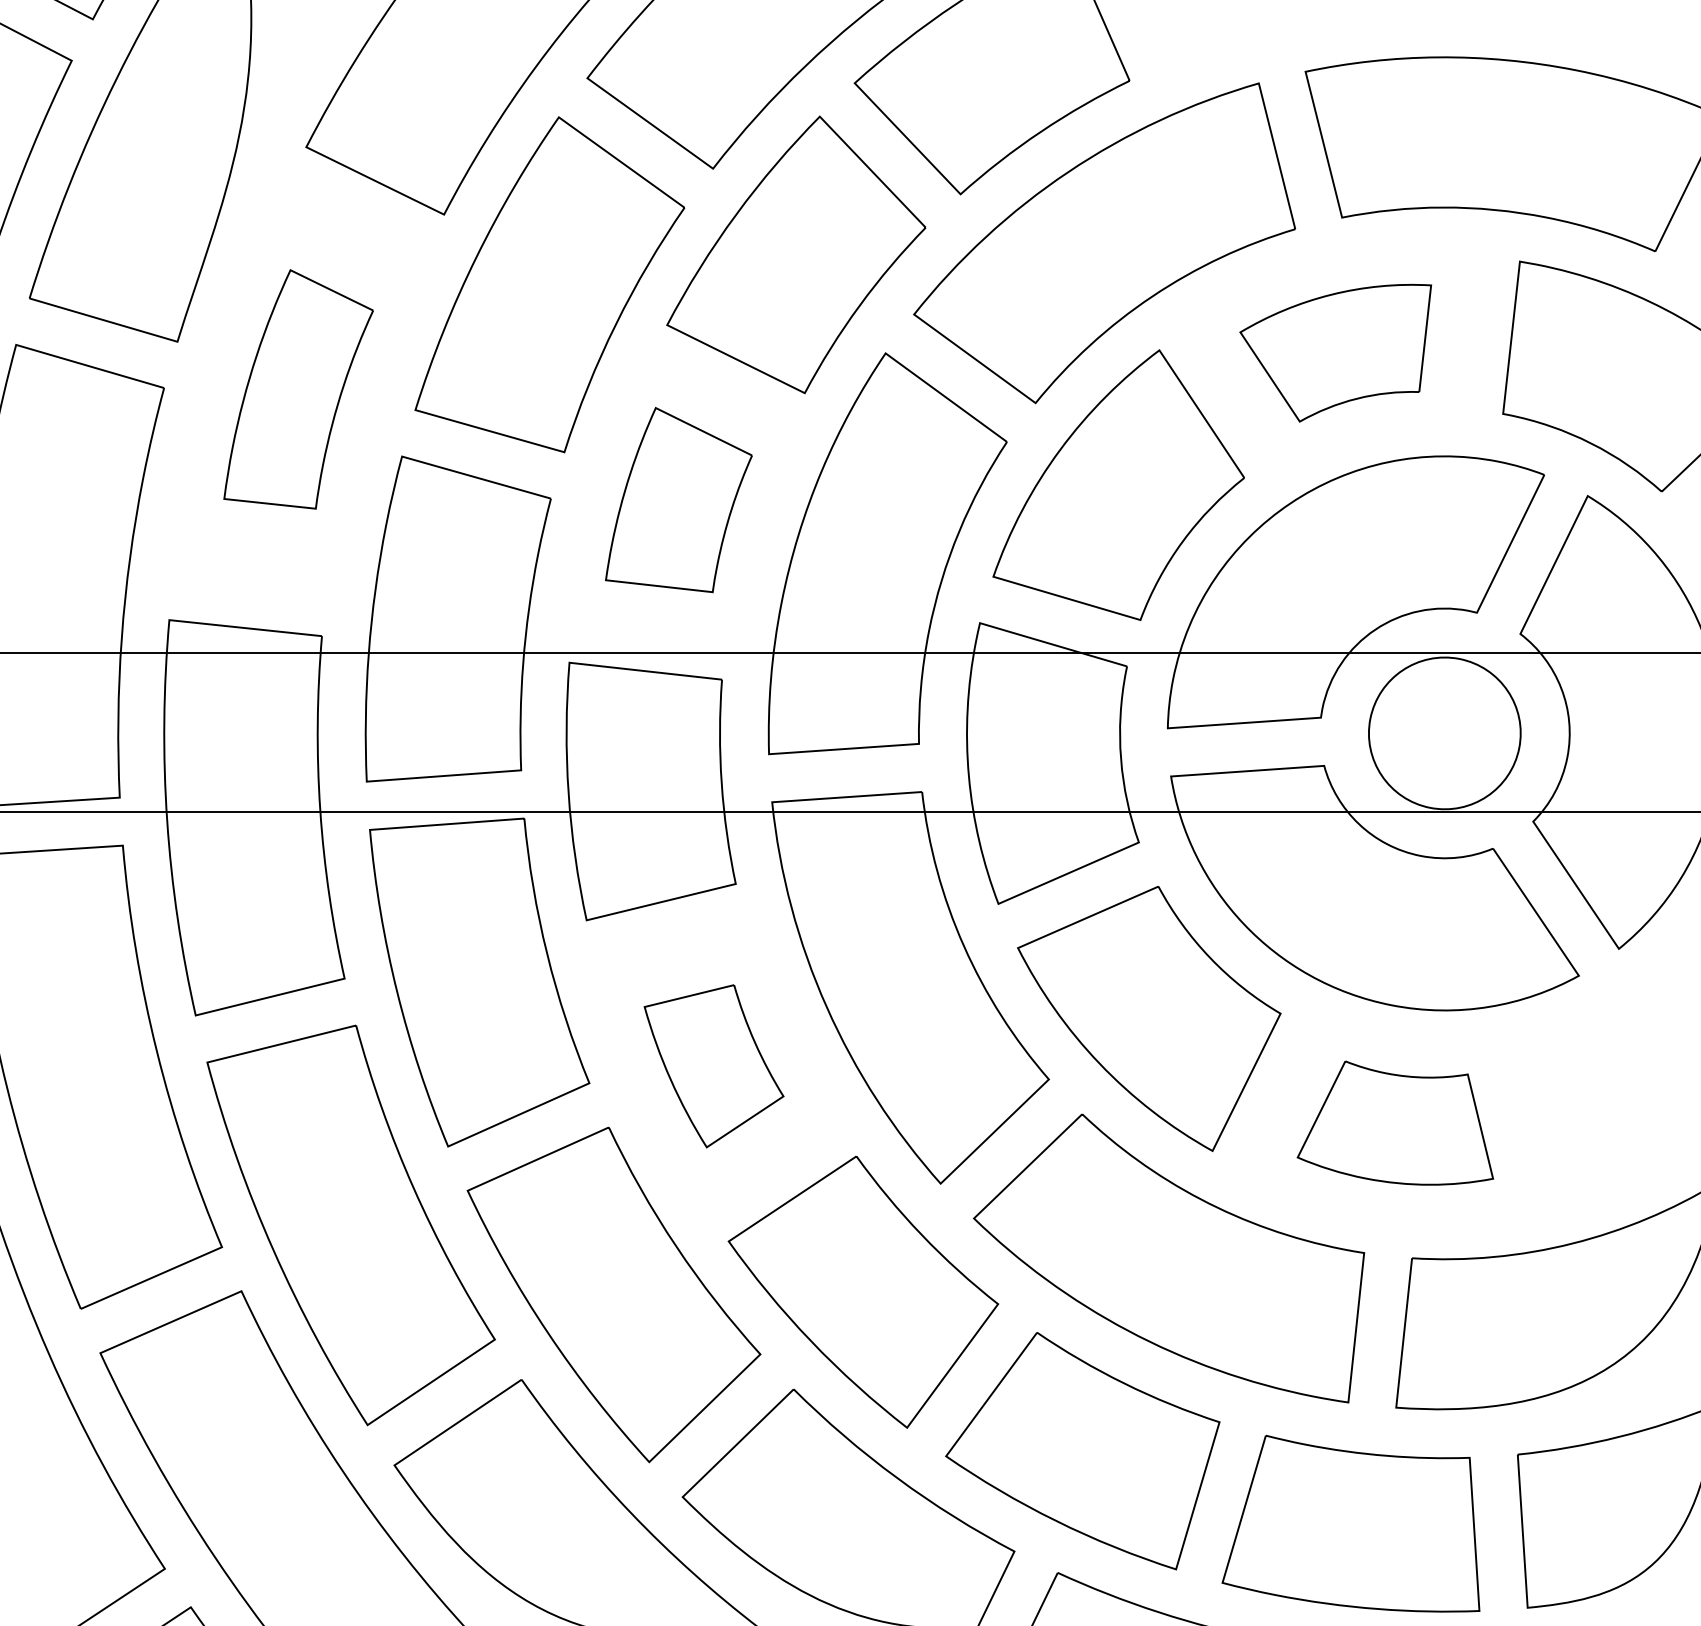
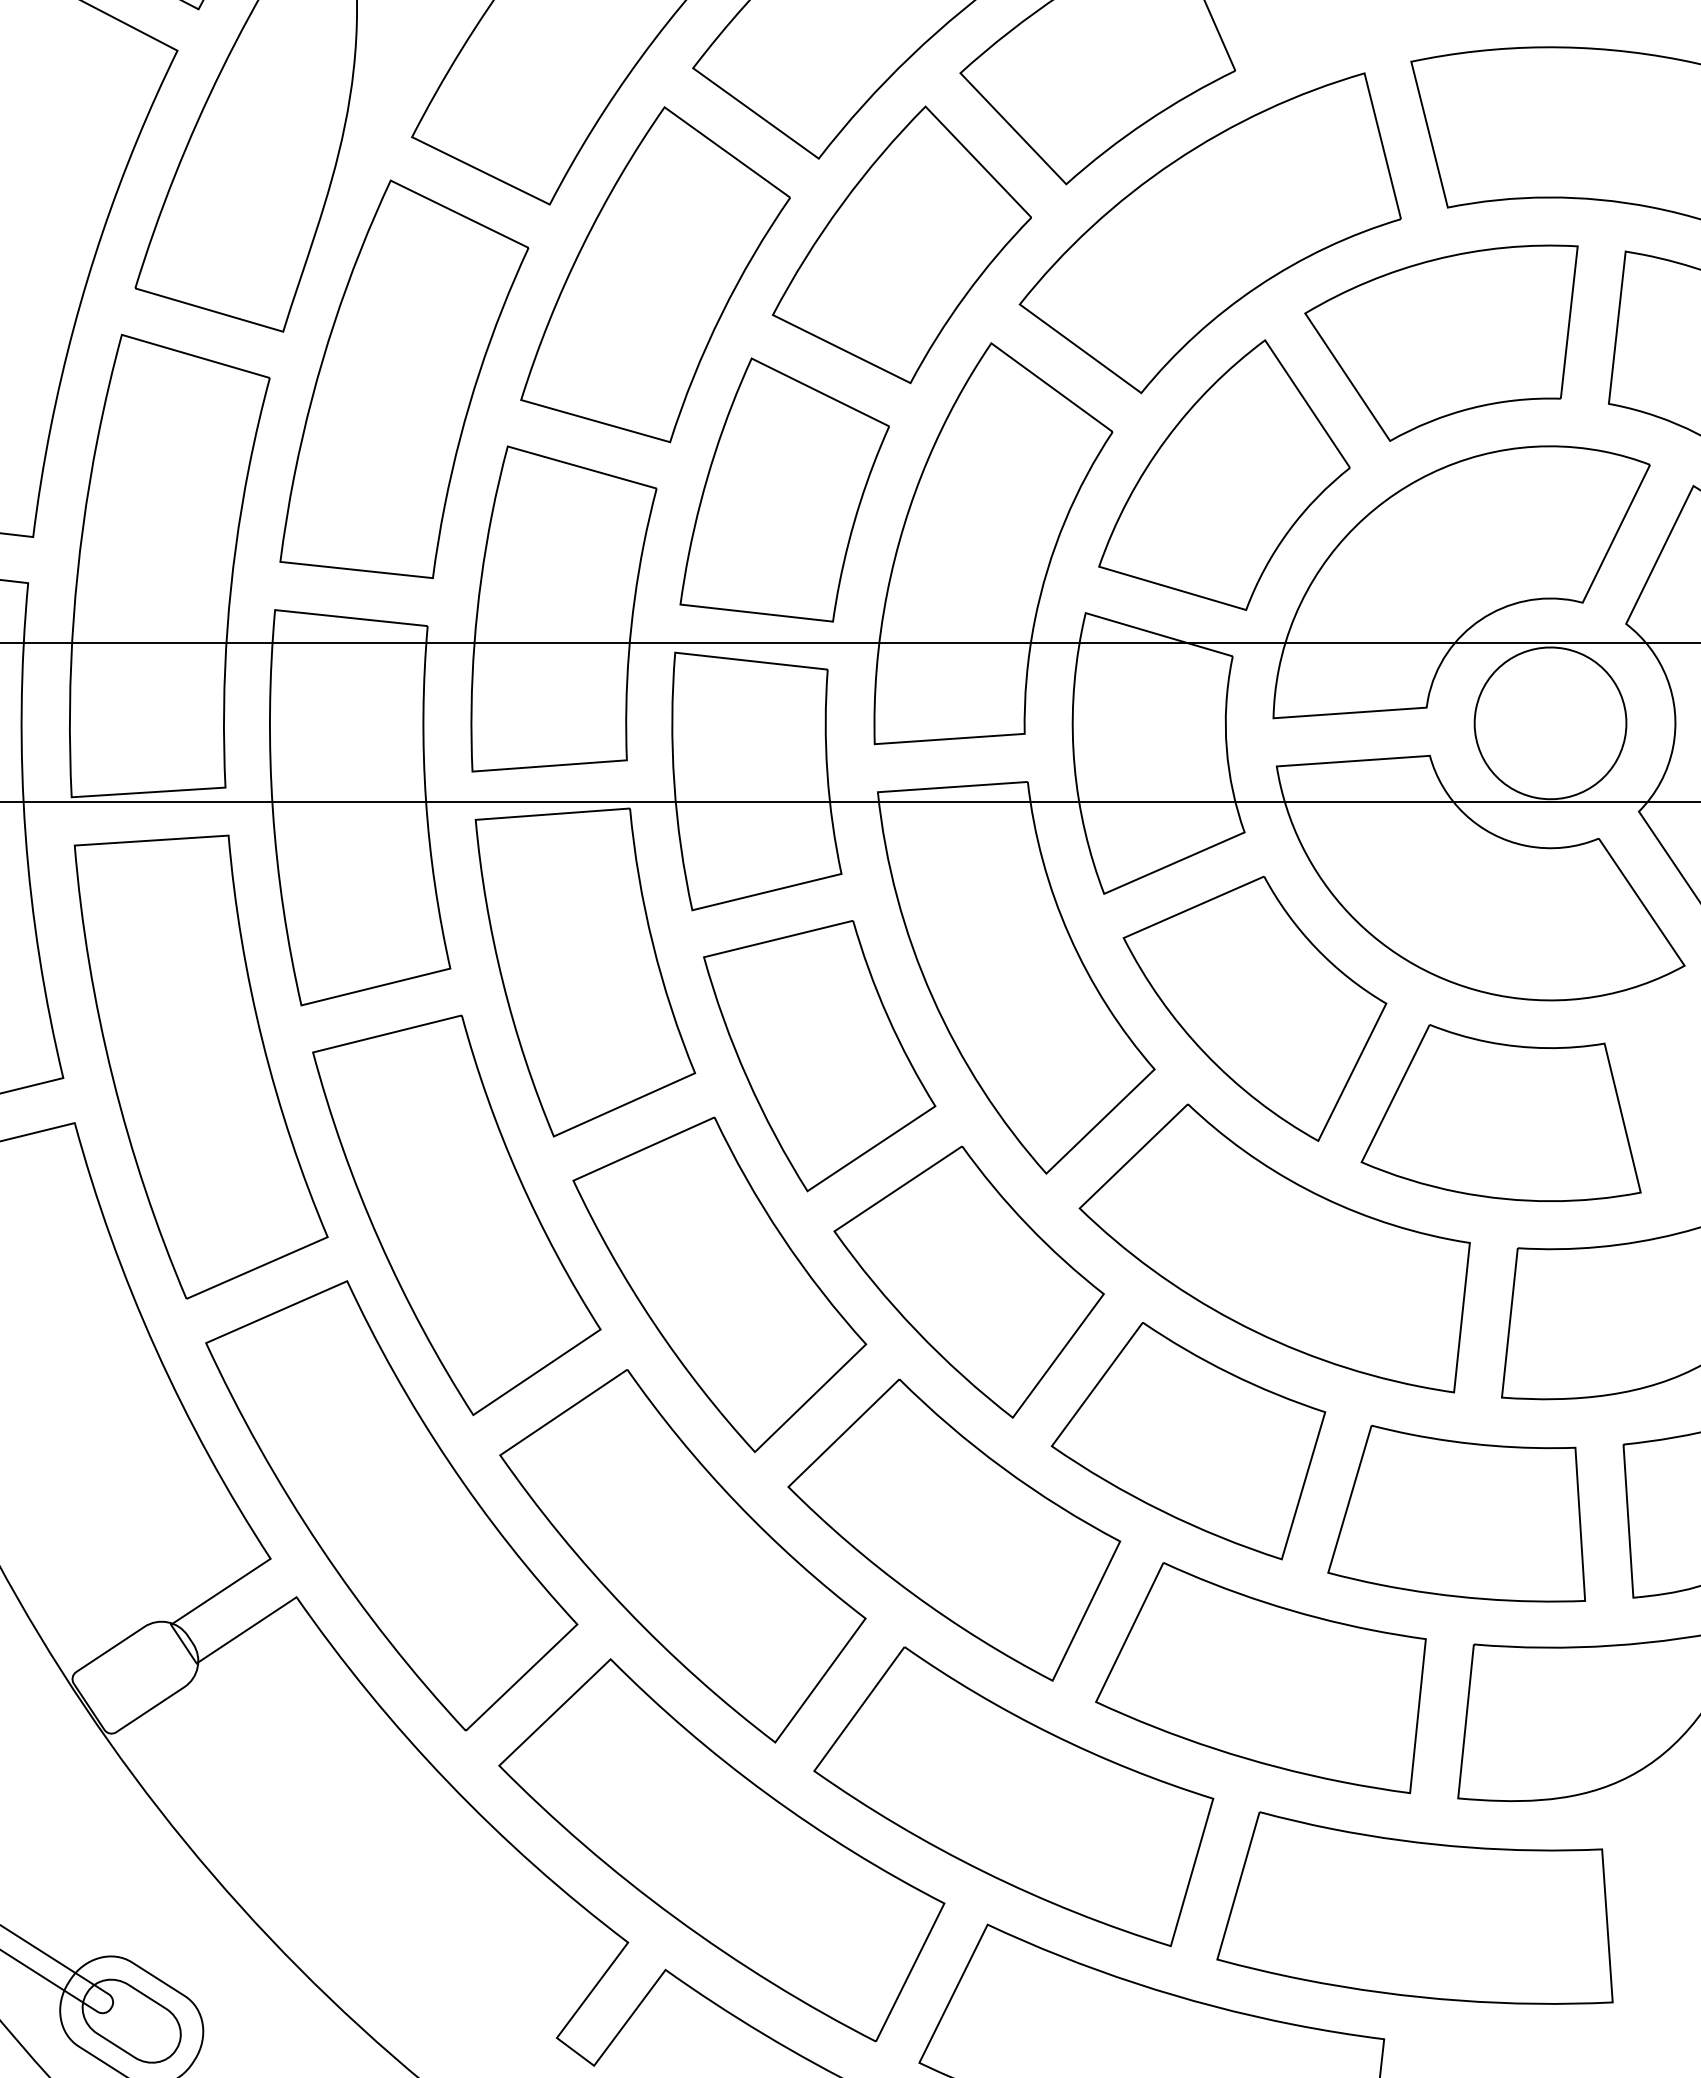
part: (1335, 352) -> (1441, 342), size x1.43
part: (298, 389) -> (404, 379), size x1.67
part: (678, 499) -> (784, 489), size x1.43
part: (713, 1066) -> (819, 1056), size x1.67
part: (1394, 1122) -> (1500, 1112), size x1.43

